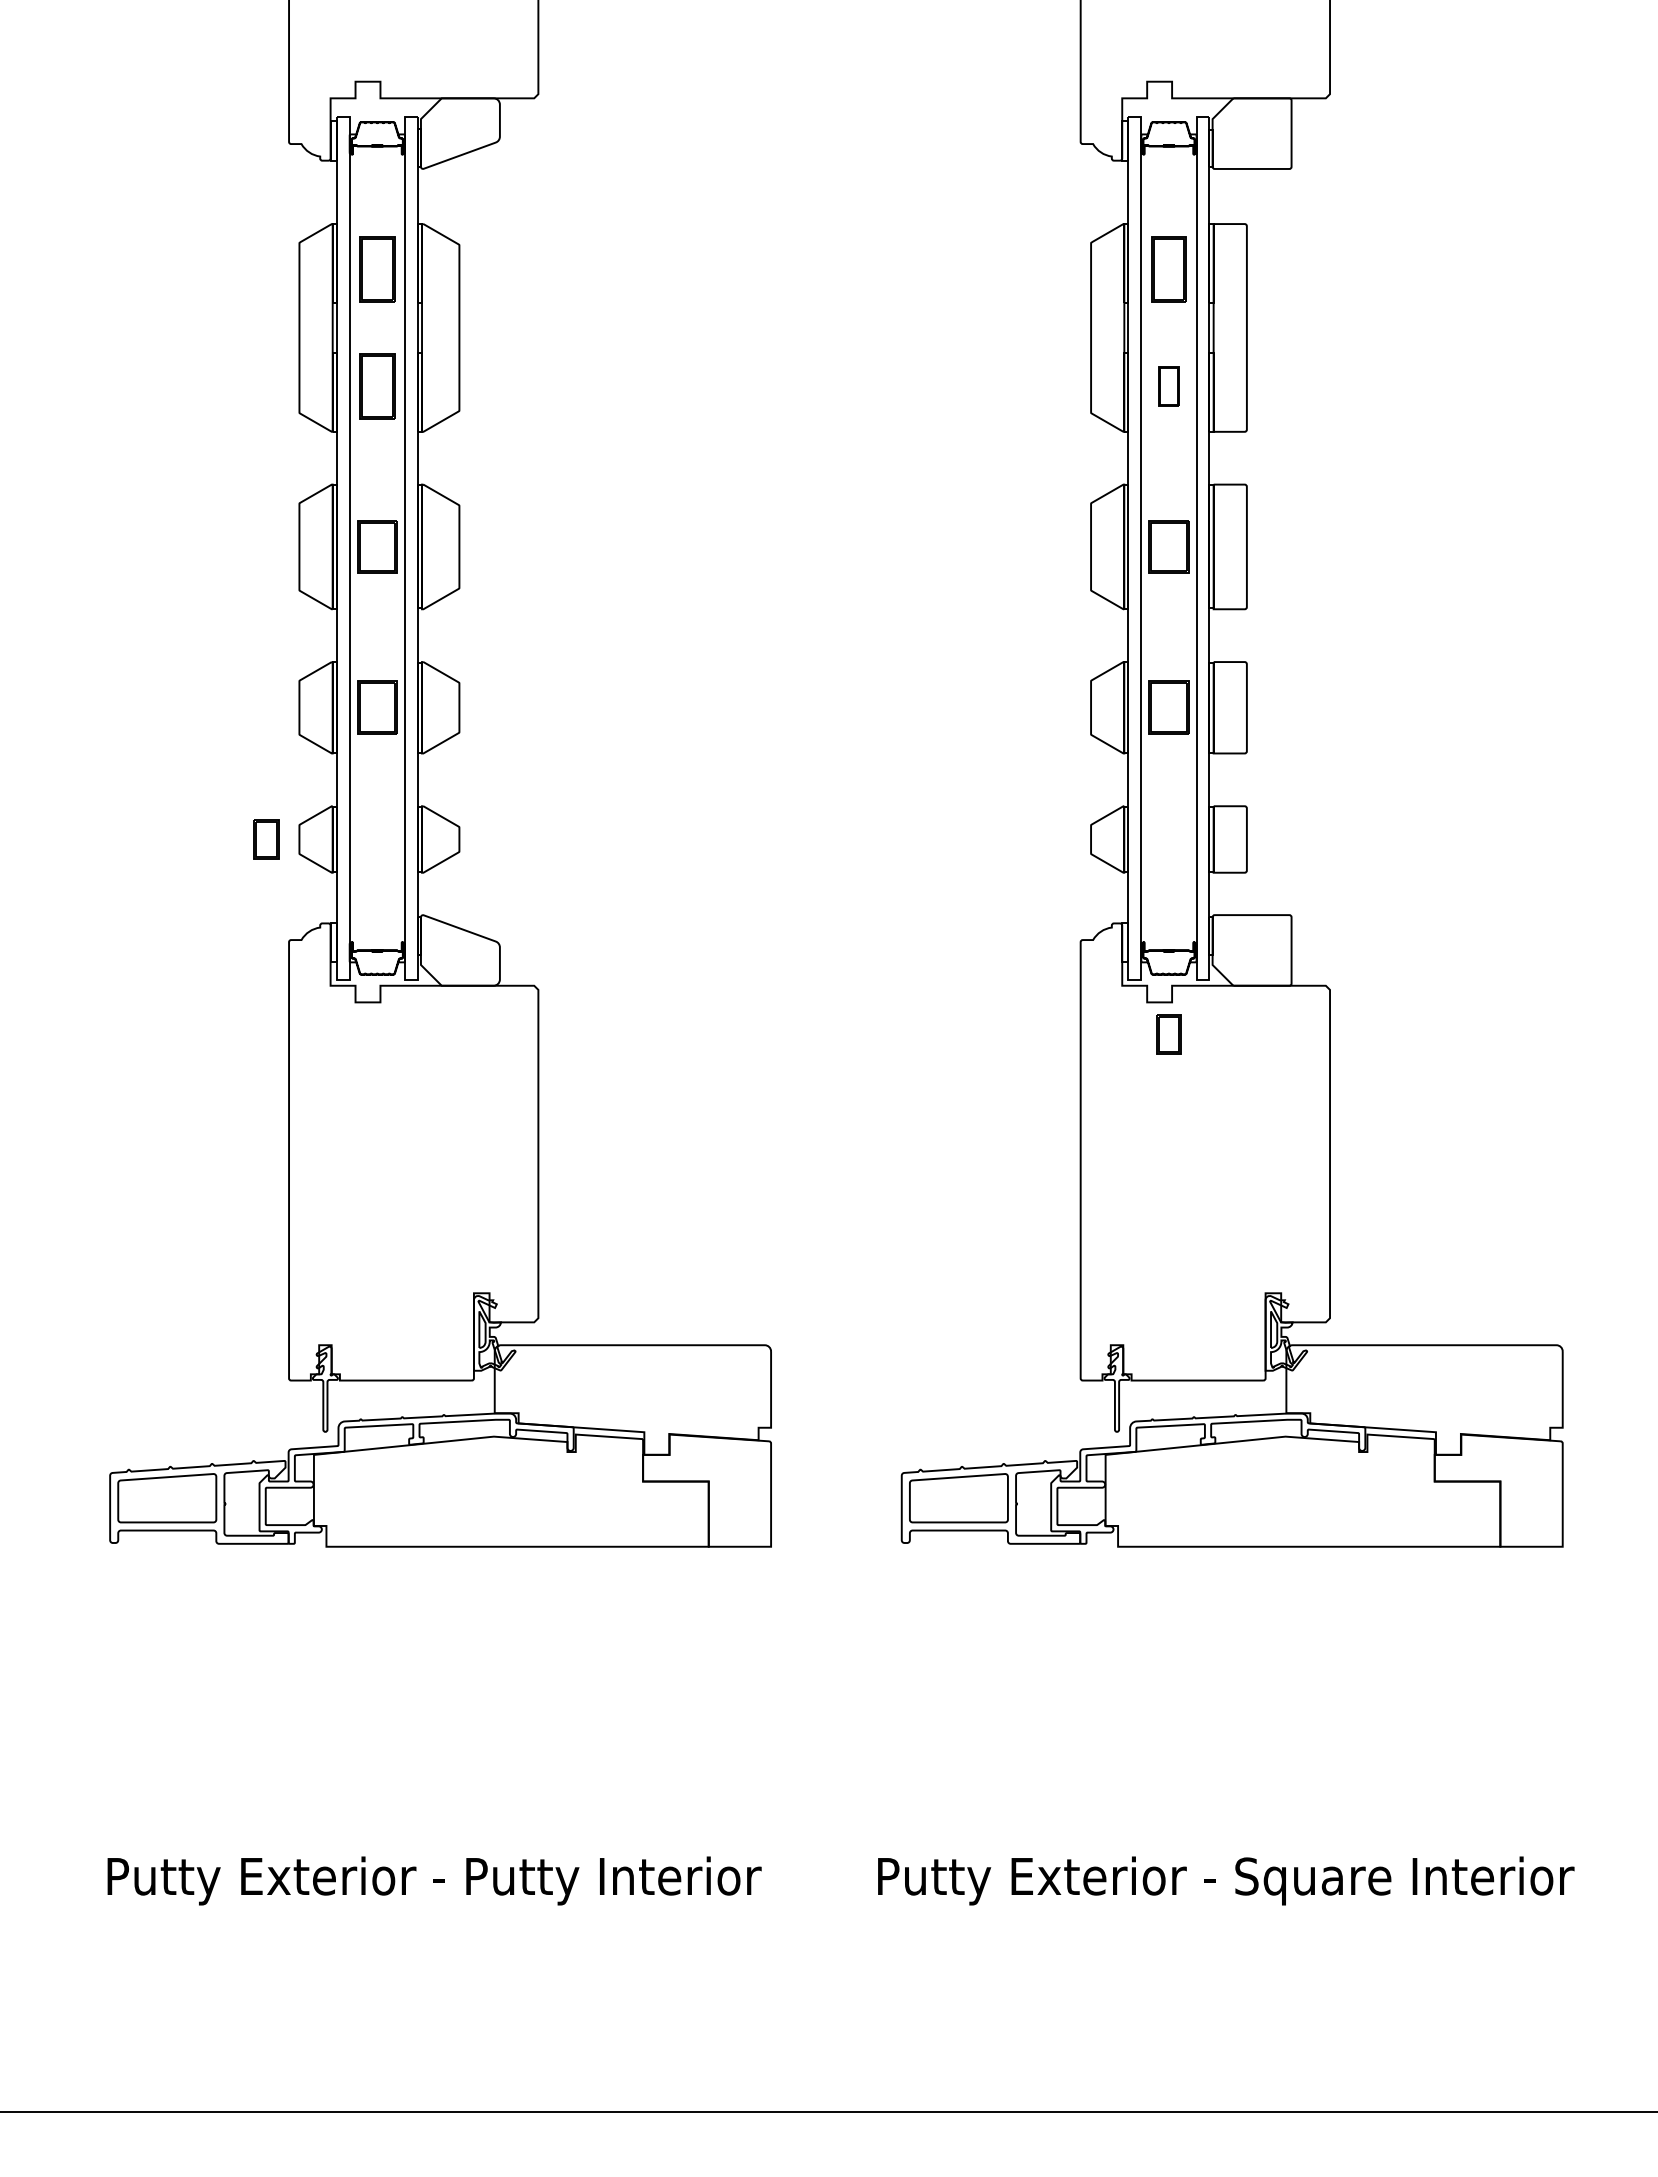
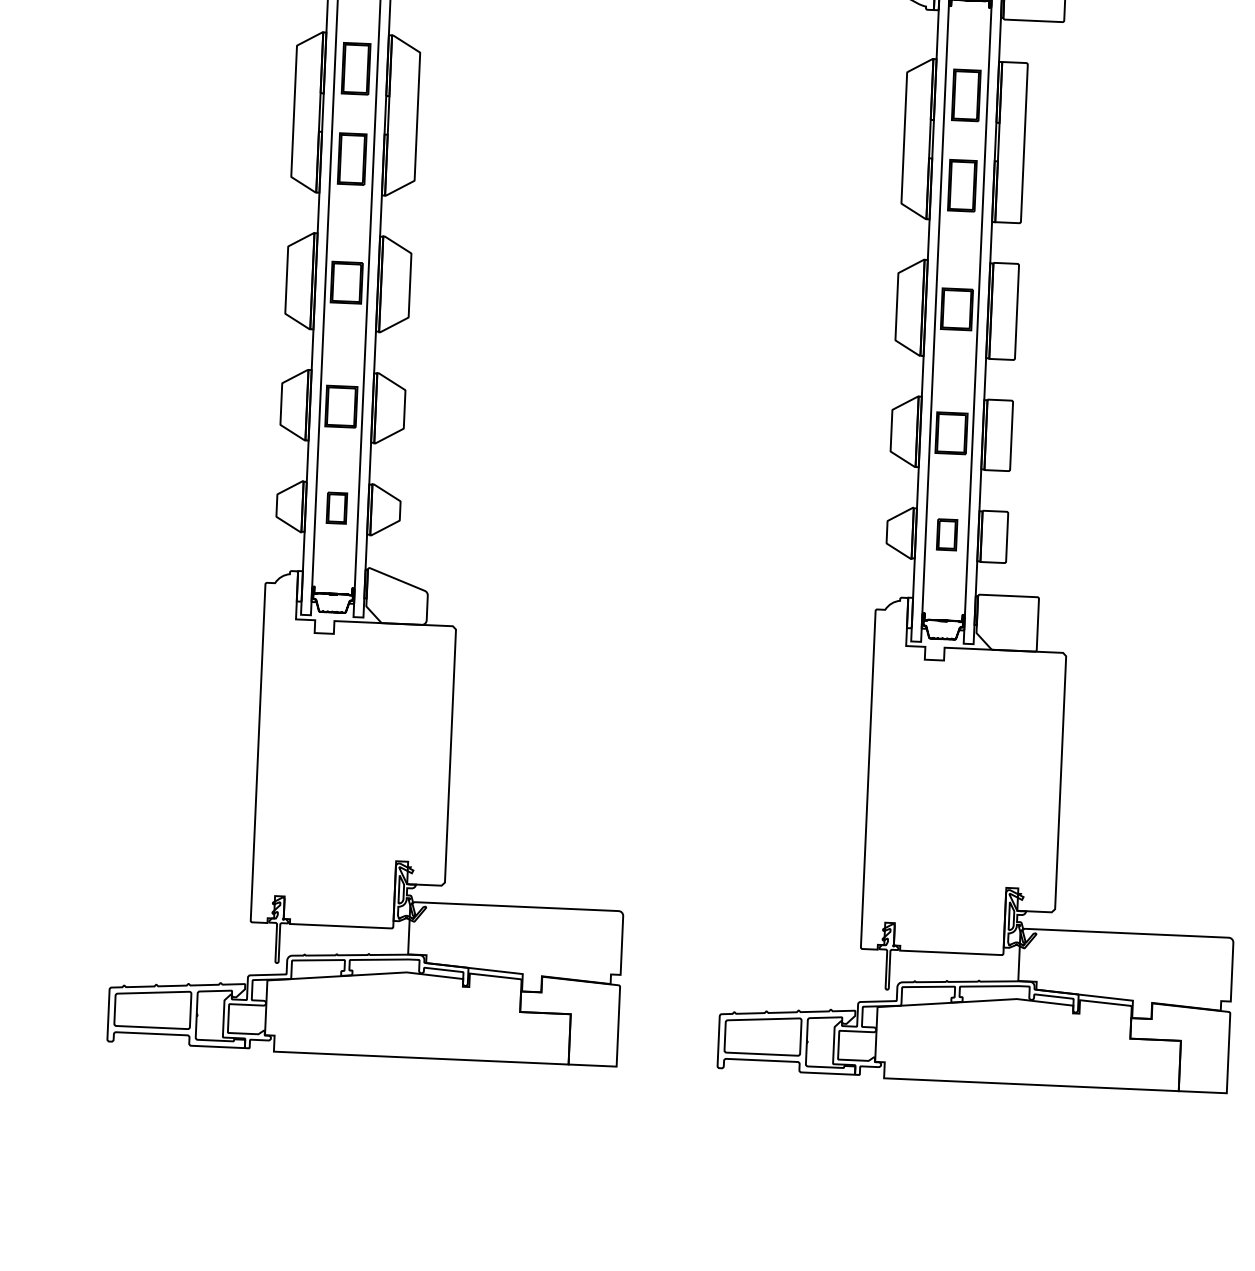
part: (1168, 386) -> (961, 185), size x1.67
part: (266, 839) -> (337, 508), moved
part: (1168, 1034) -> (946, 534), moved

